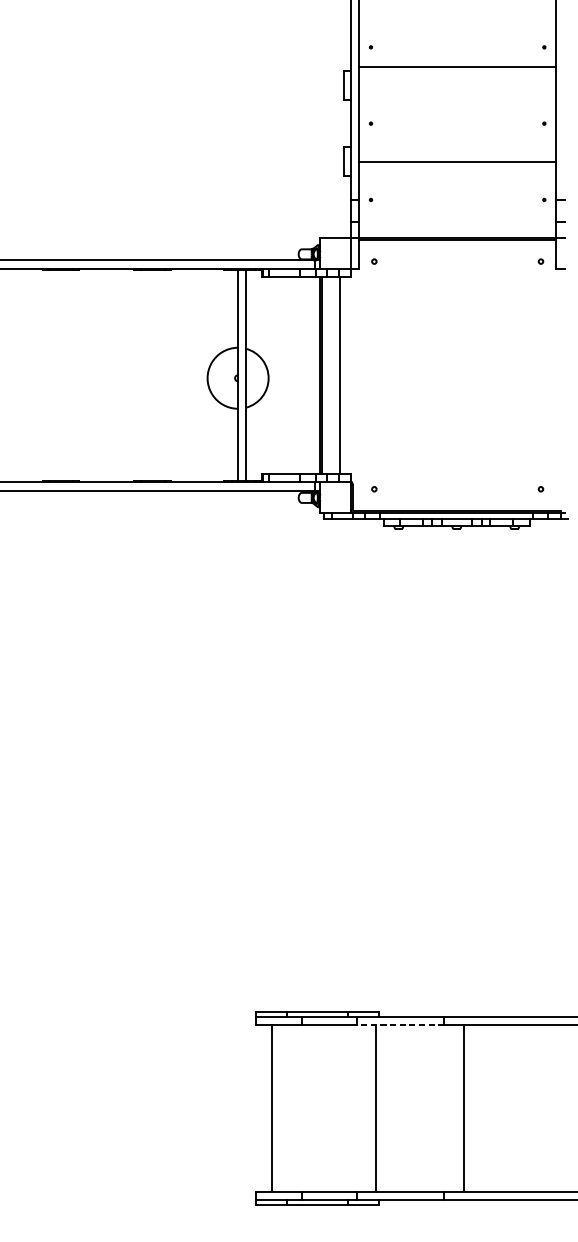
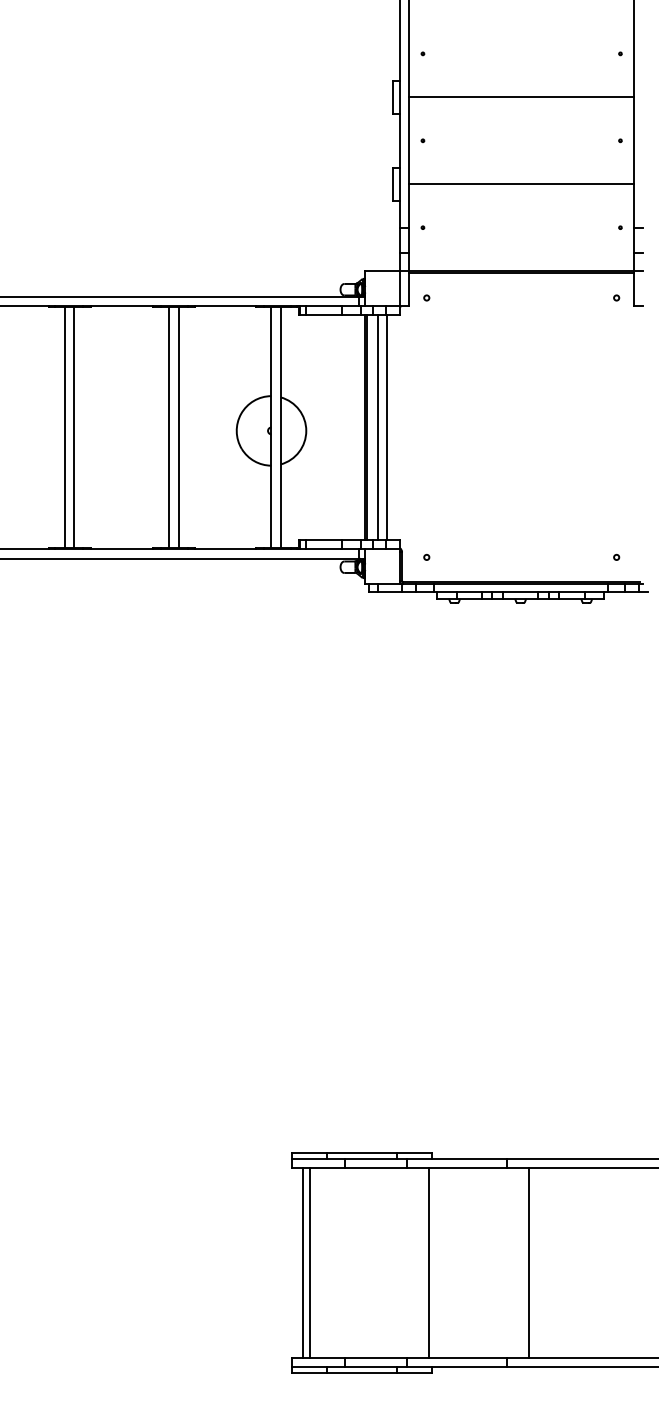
line: (457, 67) -> (521, 97), moved
line: (57, 375) -> (65, 427), added
line: (65, 375) -> (74, 427), added
line: (148, 375) -> (169, 427), added
line: (156, 375) -> (178, 427), added
line: (331, 375) -> (377, 427), added
line: (400, 1025) -> (456, 1168), dashed -> solid
line: (266, 1108) -> (303, 1262), added

